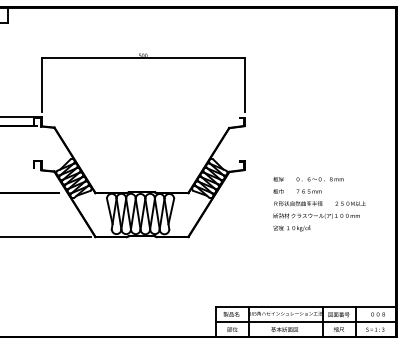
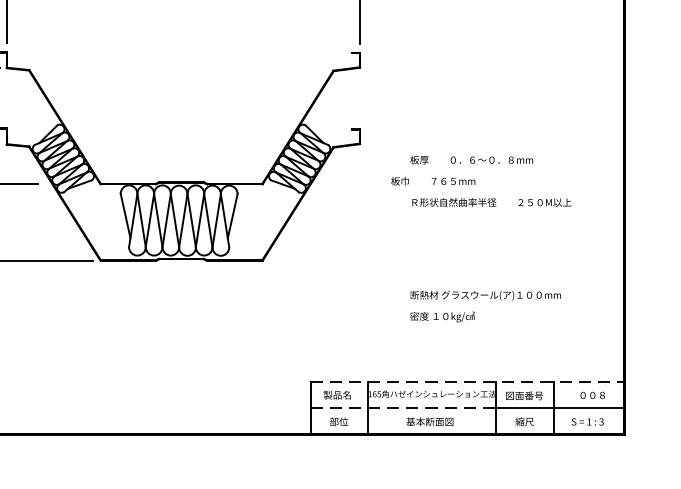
text: (297, 191) -> (433, 181), moved
text: (316, 222) -> (485, 306), moved
line: (305, 306) -> (466, 381), solid -> dashed
line: (269, 321) -> (403, 407), solid -> dashed

